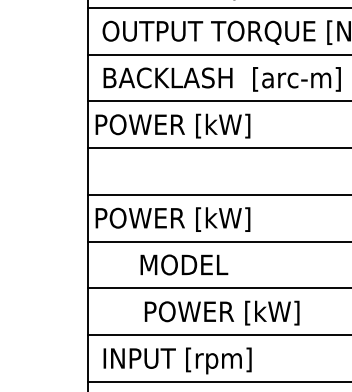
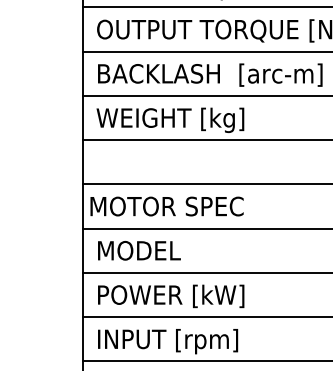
text: (177, 127) -> (167, 120), POWER [kW] -> WEIGHT [kg]
text: (177, 219) -> (167, 207), POWER [kW] -> MOTOR SPEC
text: (184, 264) -> (139, 250), moved
text: (222, 313) -> (171, 296), moved

